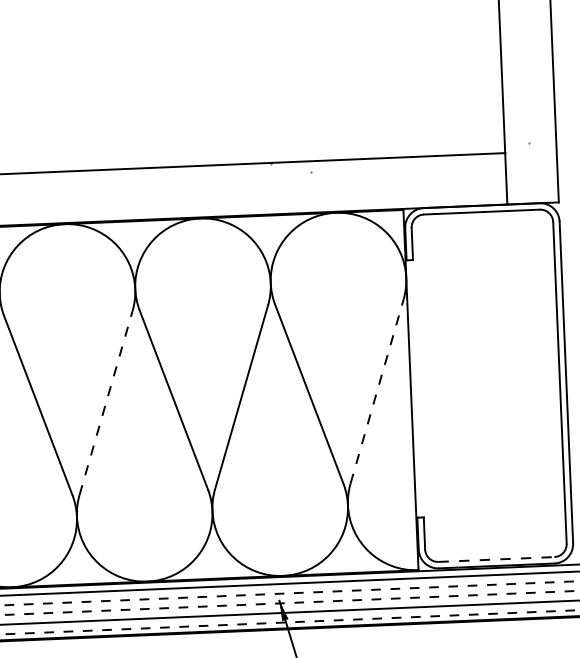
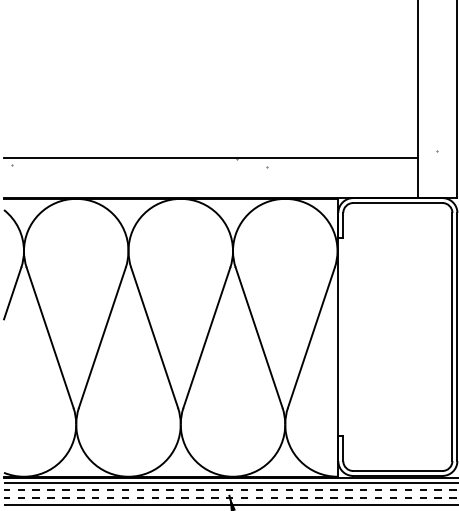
line: (377, 391) -> (311, 337), dashed -> solid
line: (106, 402) -> (102, 337), dashed -> solid
line: (495, 558) -> (397, 470), dashed -> solid

